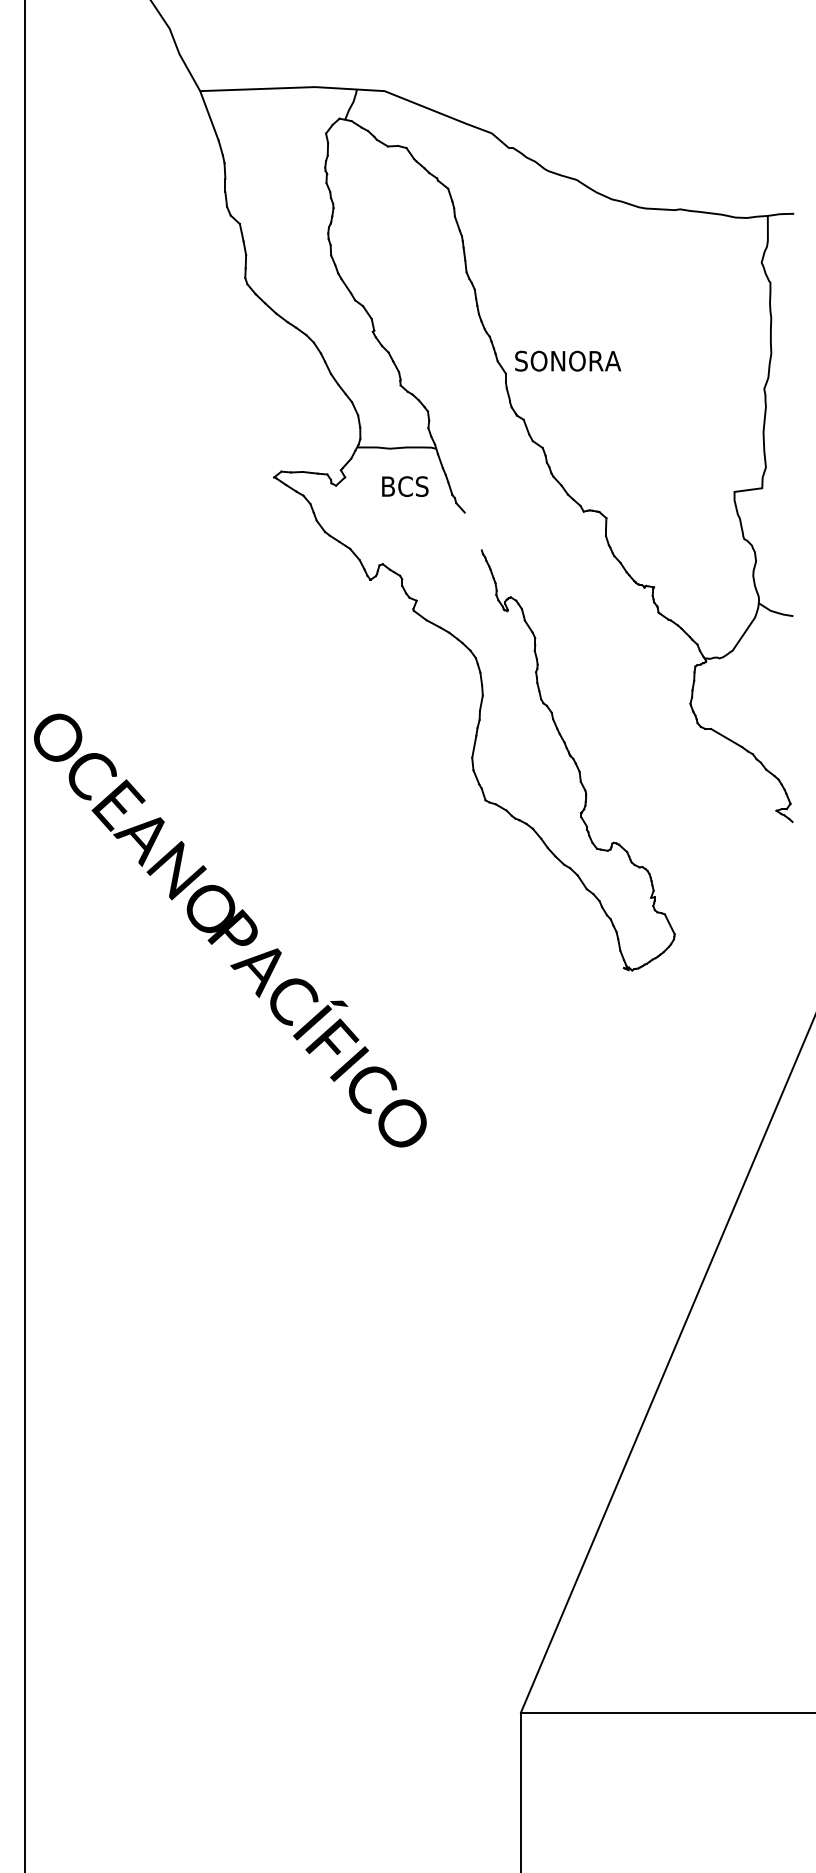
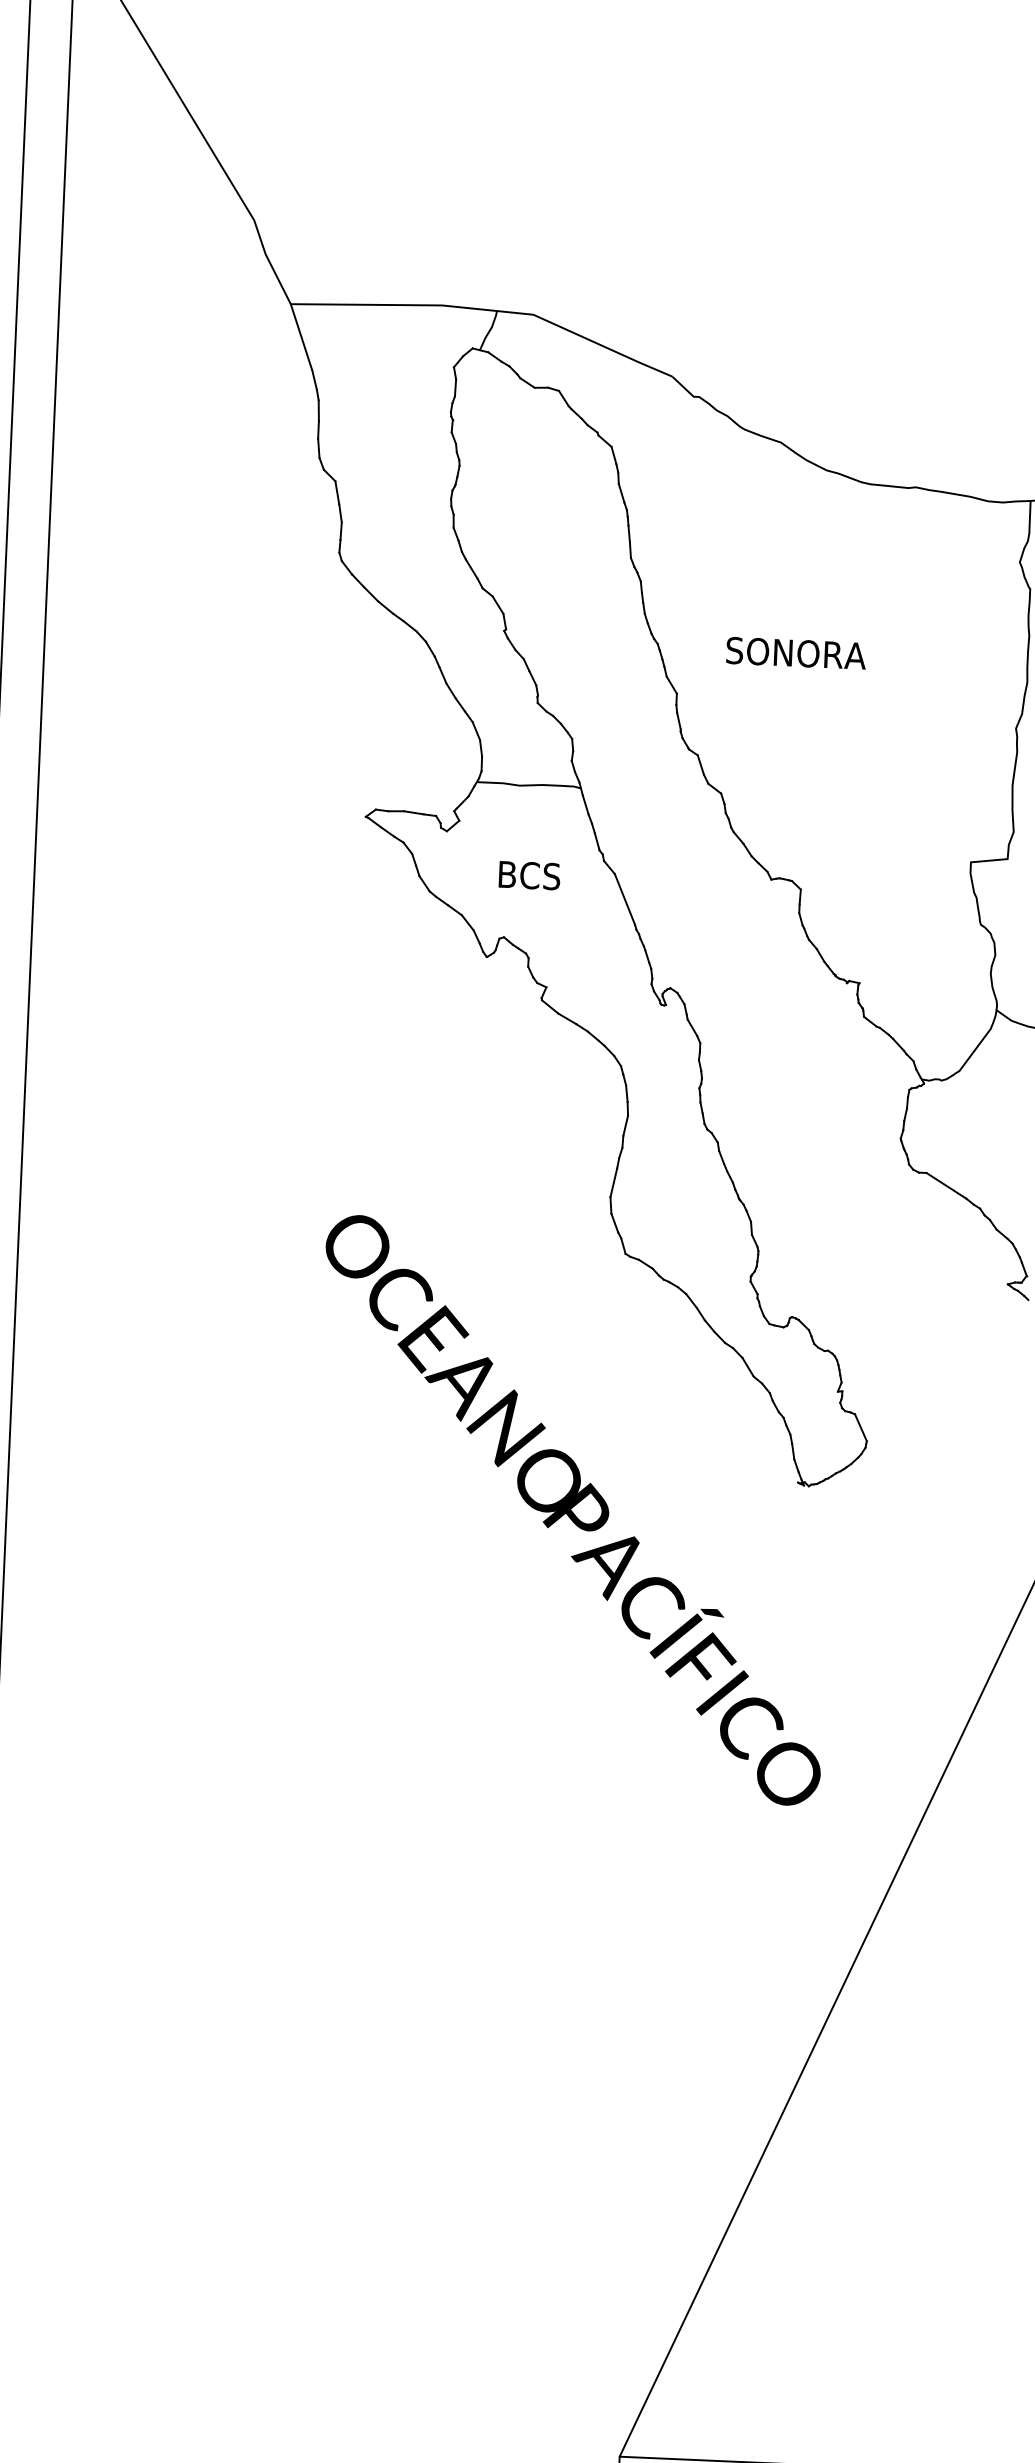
text: (568, 360) -> (796, 652), moved
text: (405, 486) -> (529, 875), moved
line: (472, 531) -> (623, 899), added
text: (230, 930) -> (573, 1510), moved

